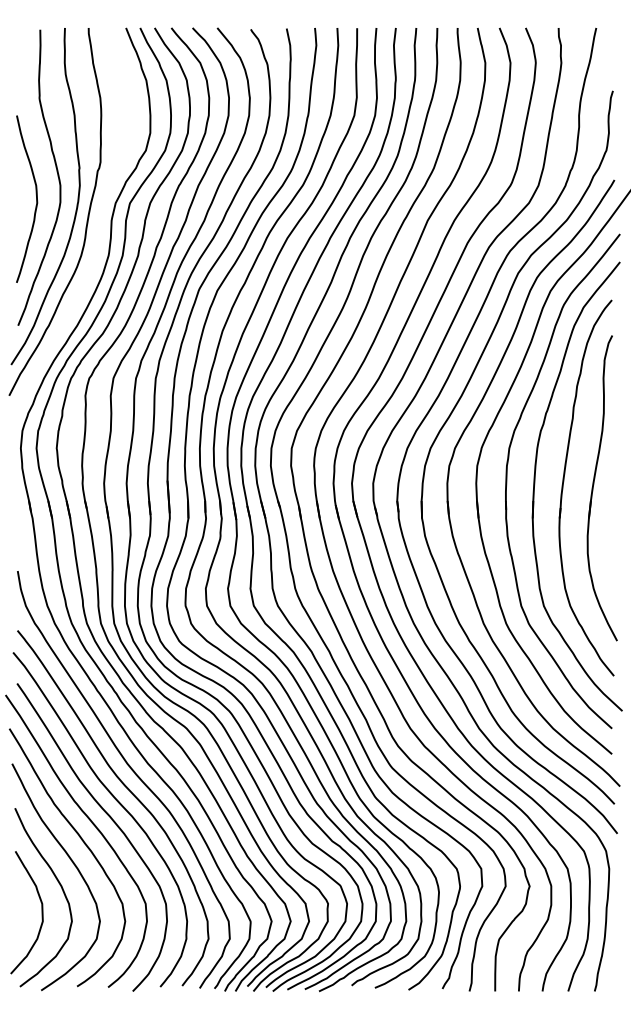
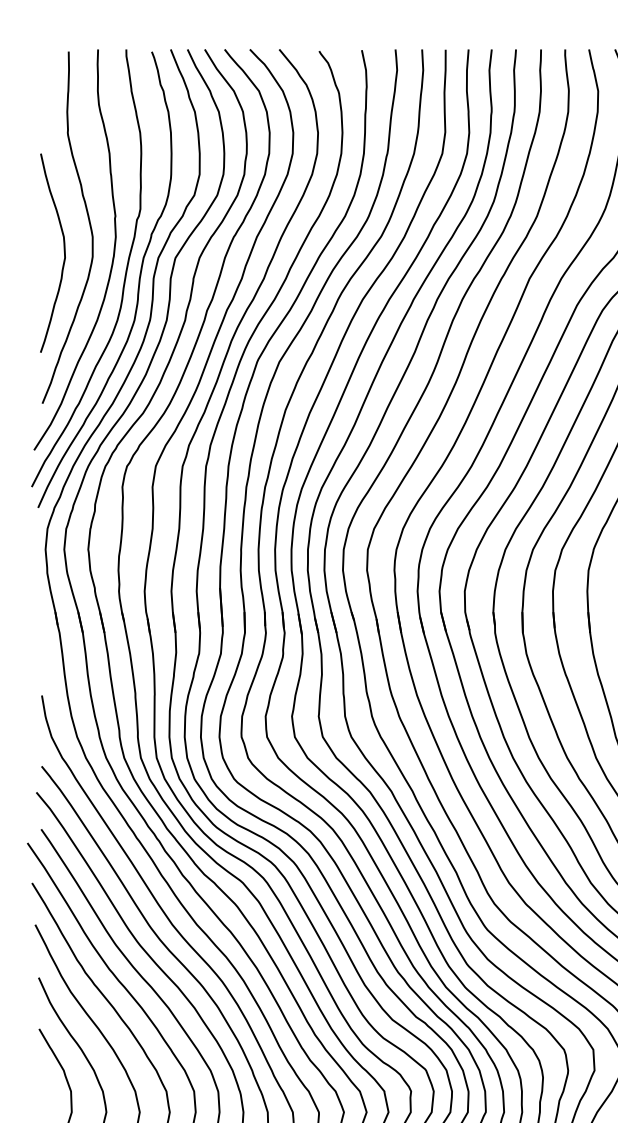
curve: (98, 223) -> (137, 282), added

